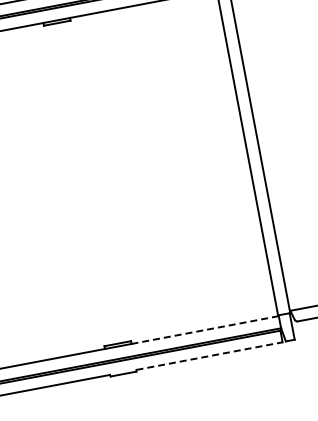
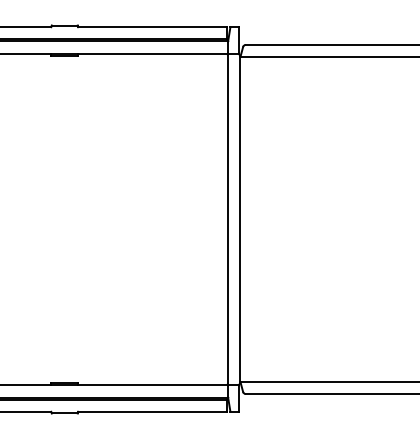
line: (205, 330) -> (153, 385), dashed -> solid
line: (210, 355) -> (153, 411), dashed -> solid

